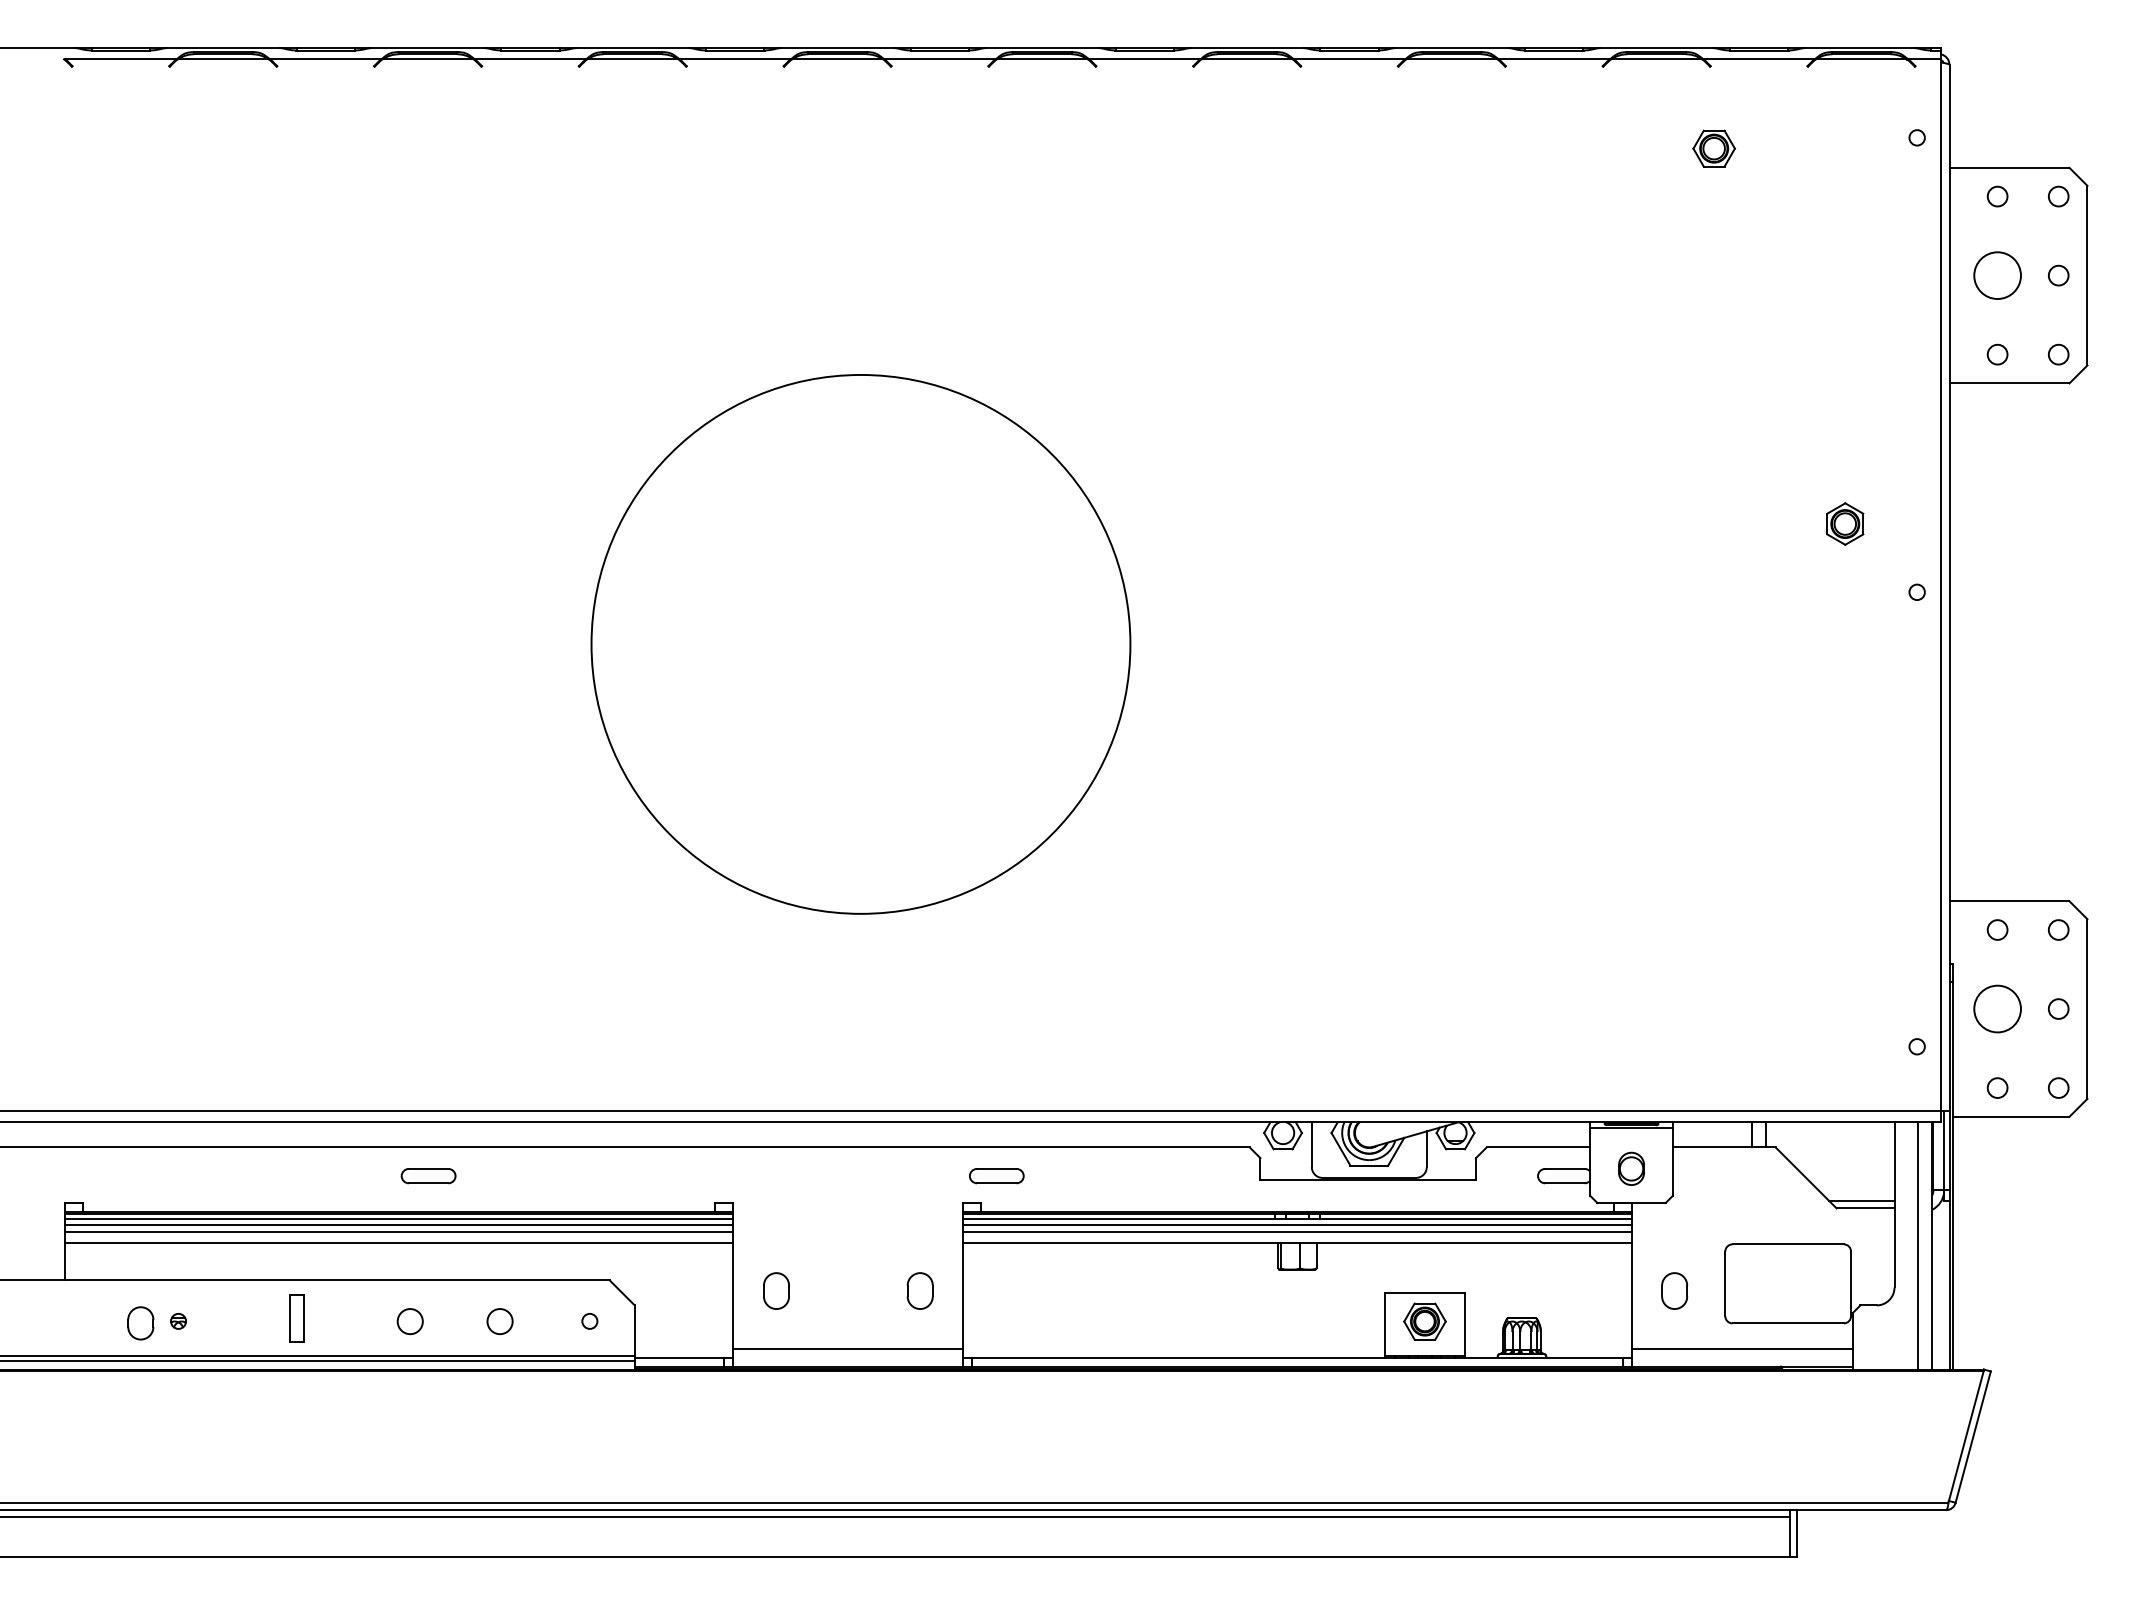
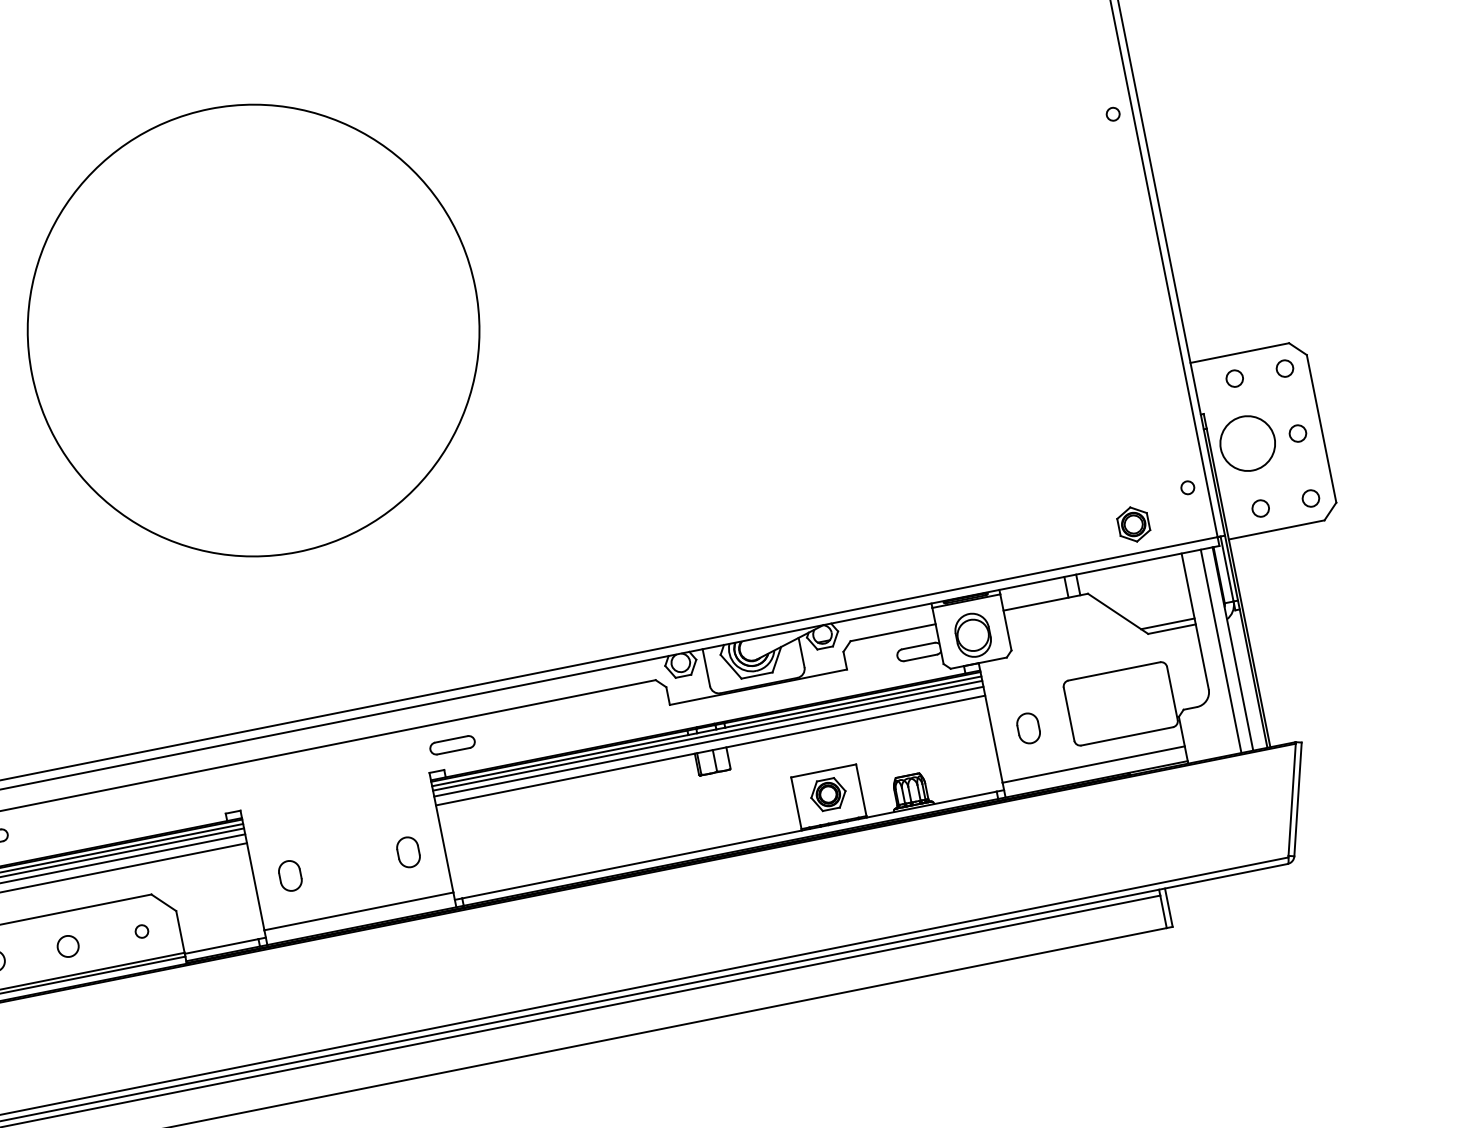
part: (1845, 523) -> (1133, 524), moved
circle: (1997, 1008) -> (1247, 443), size x1.4
part: (1631, 1168) -> (973, 634), size x1.6

